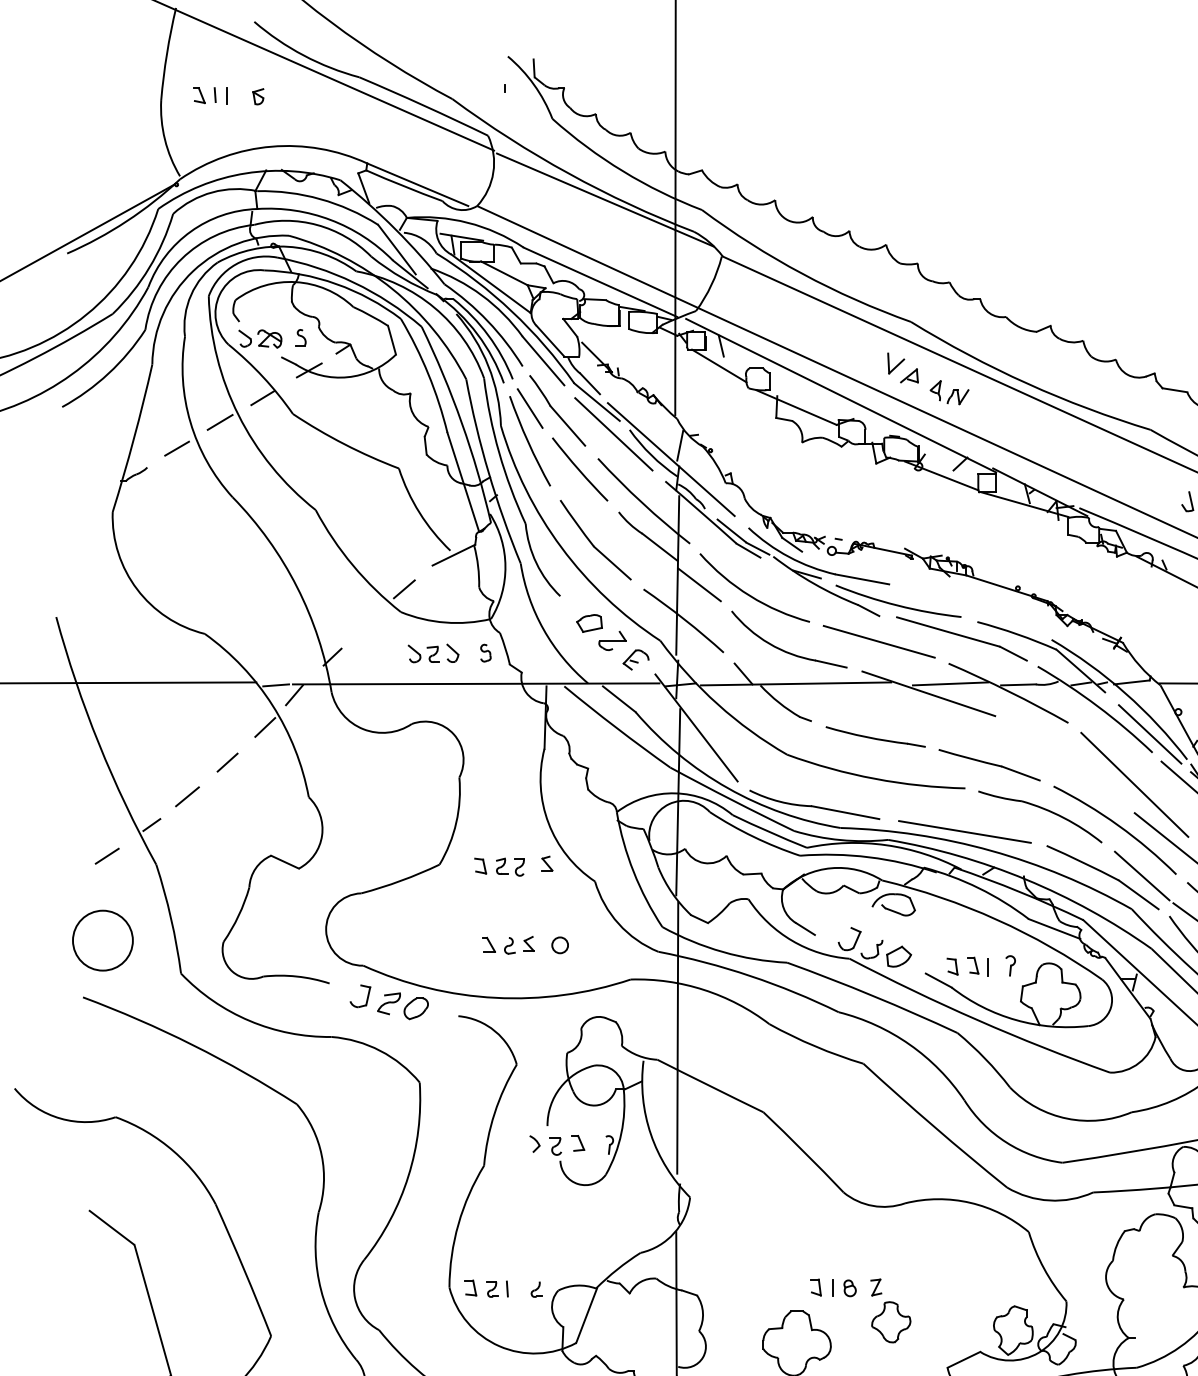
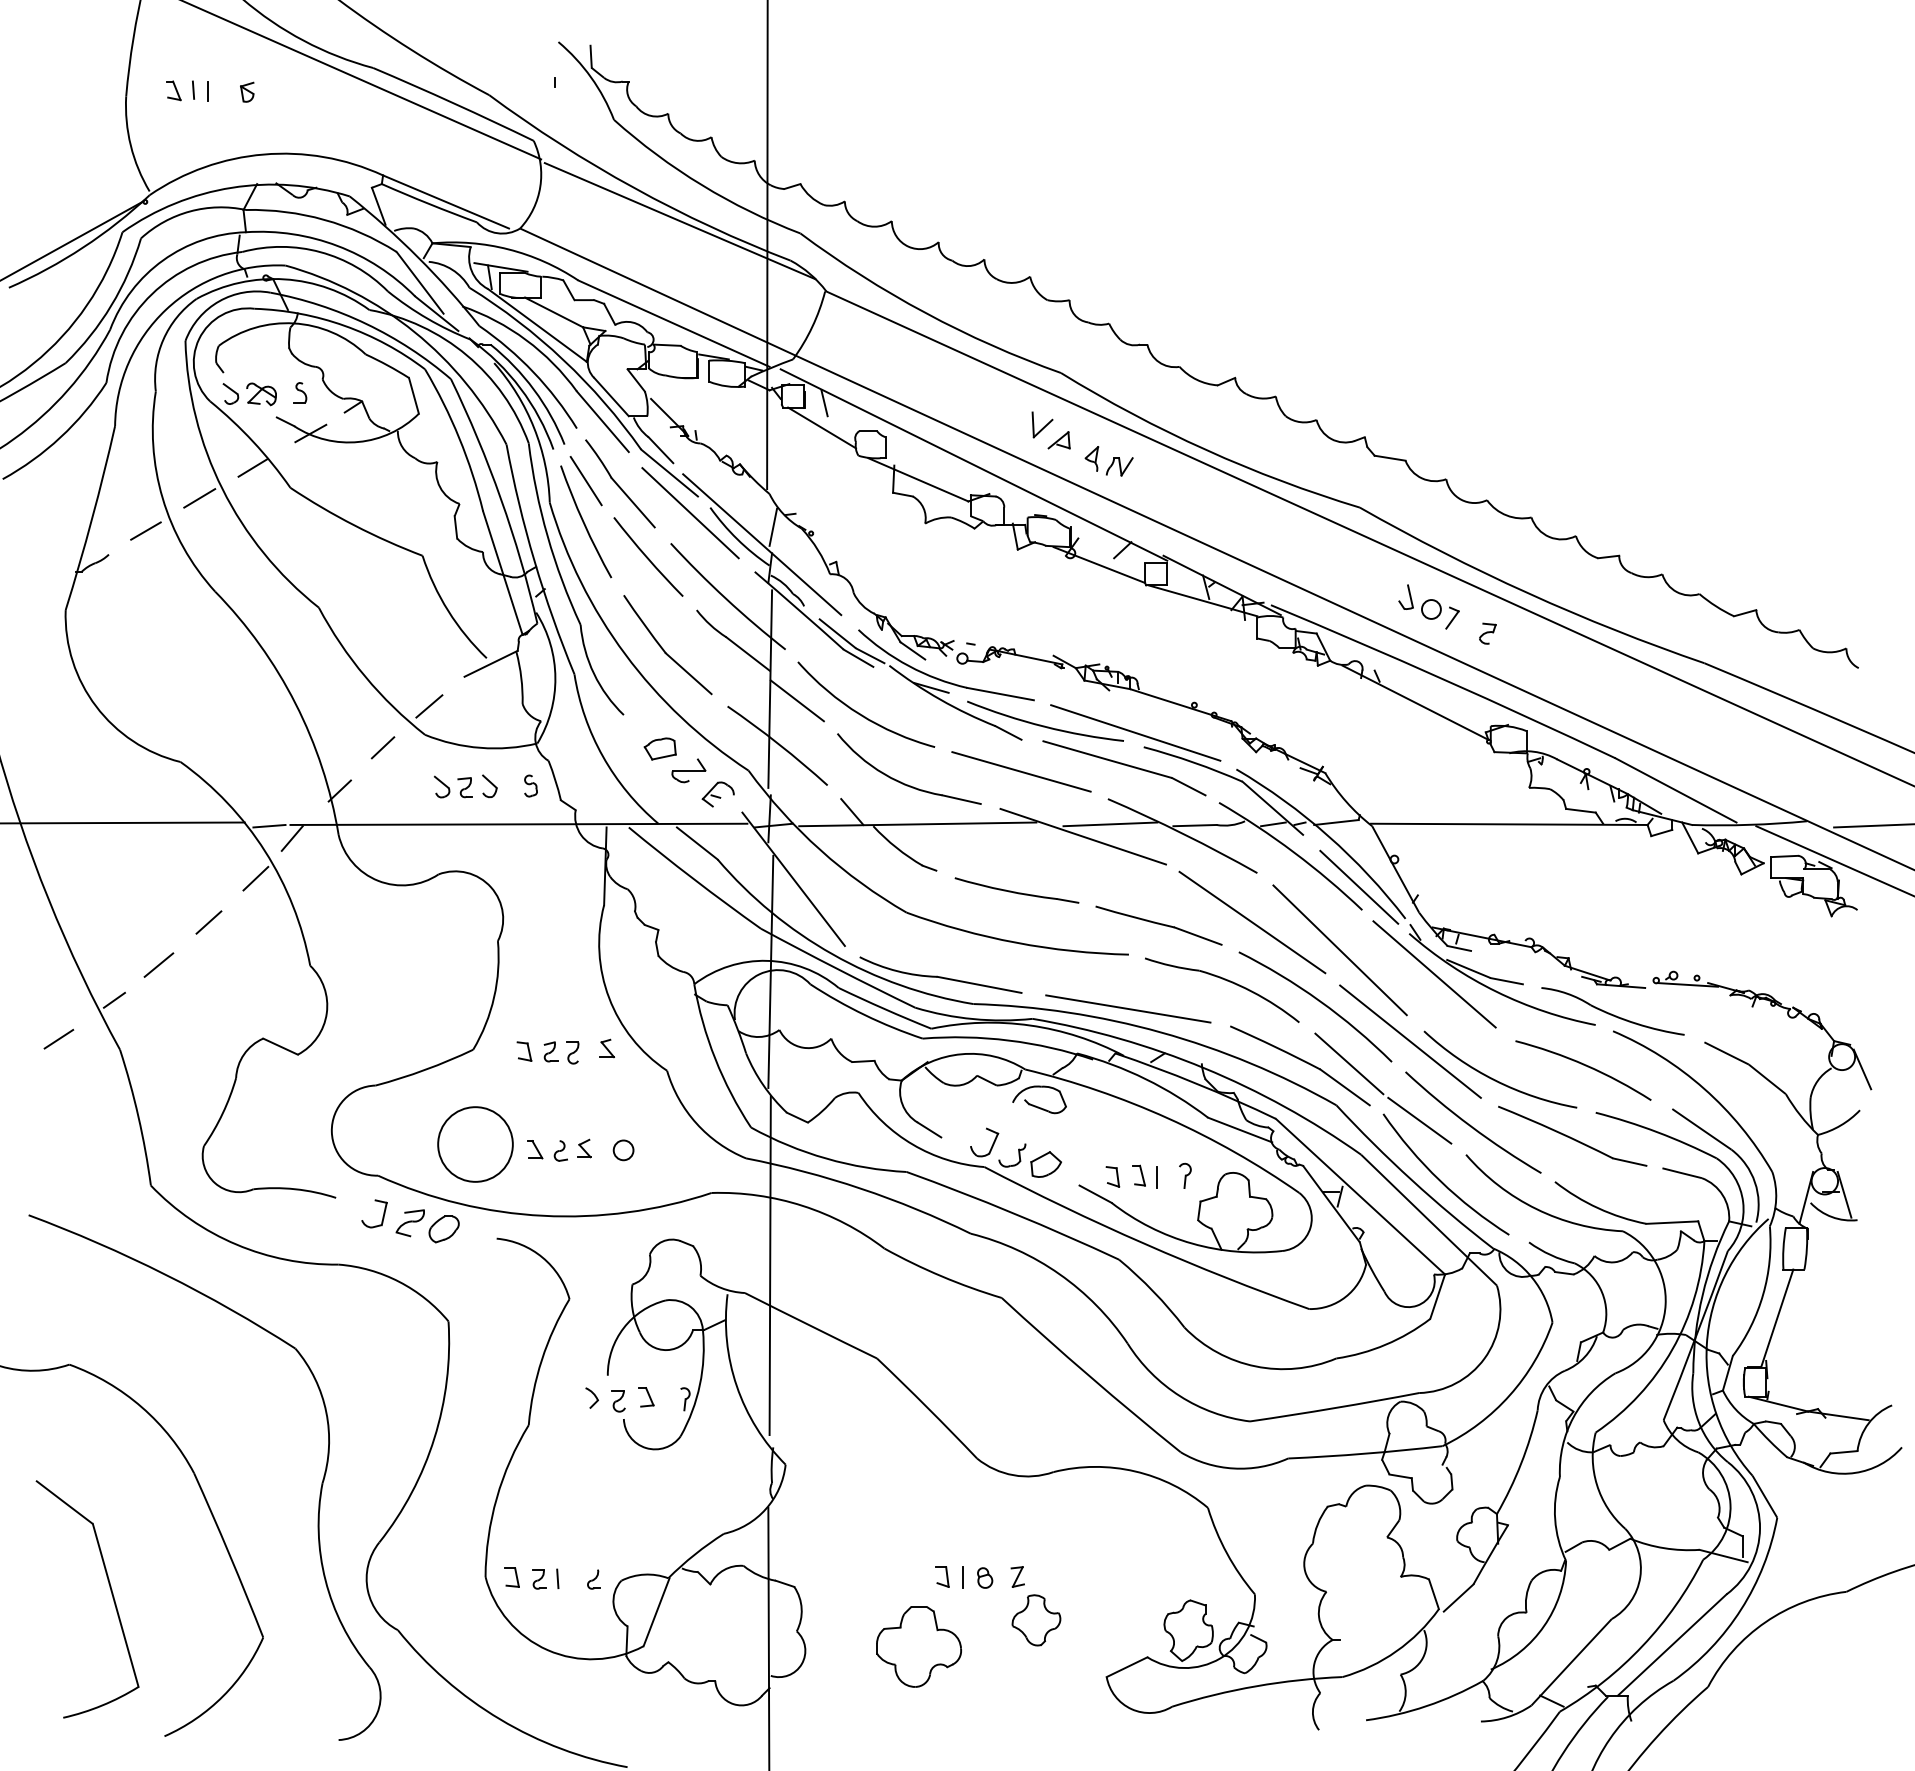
line: (970, 610) -> (1135, 732), added
line: (366, 622) -> (382, 747), added
line: (1064, 762) -> (1252, 922), added
circle: (102, 940) -> (475, 1144), moved

